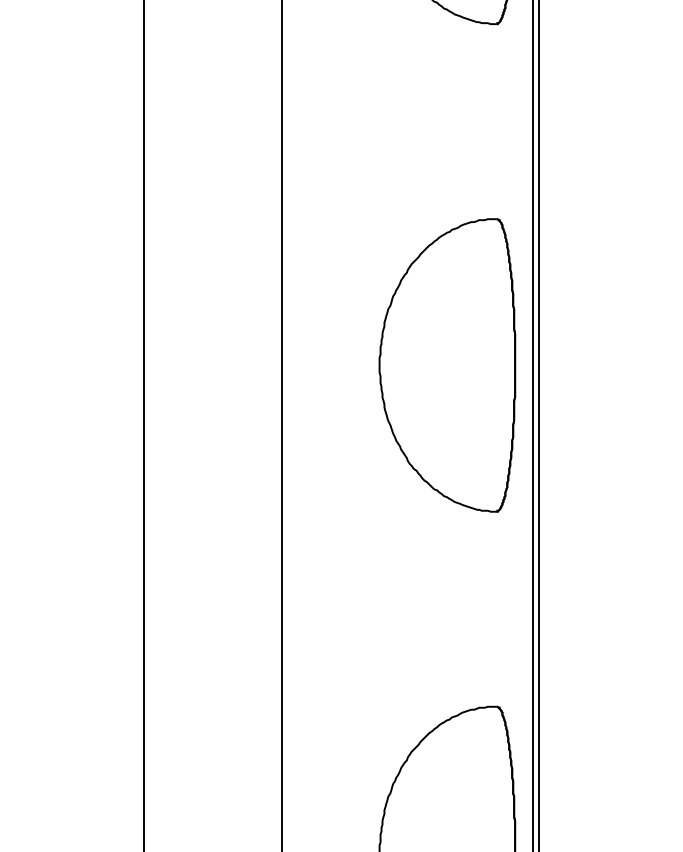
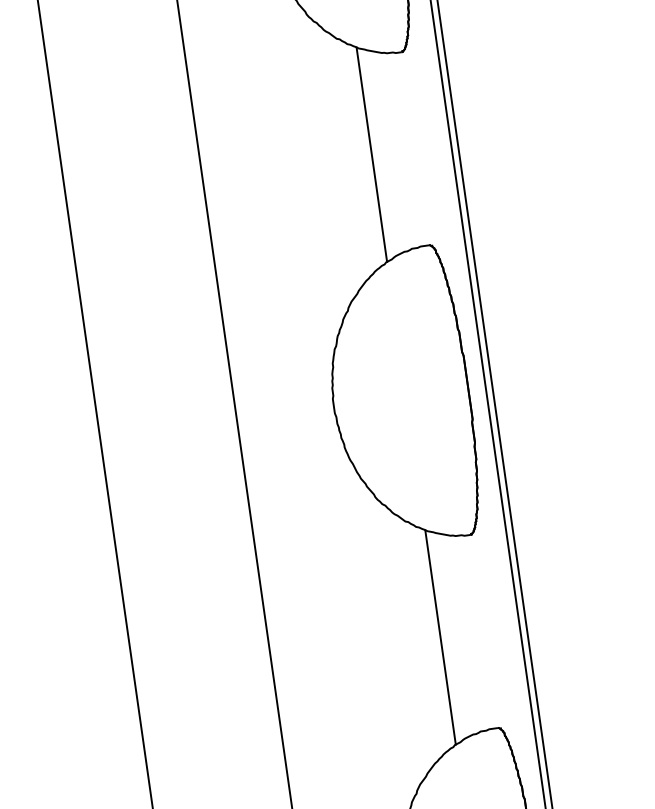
line: (452, 121) -> (371, 154), added
line: (452, 608) -> (440, 636), added

